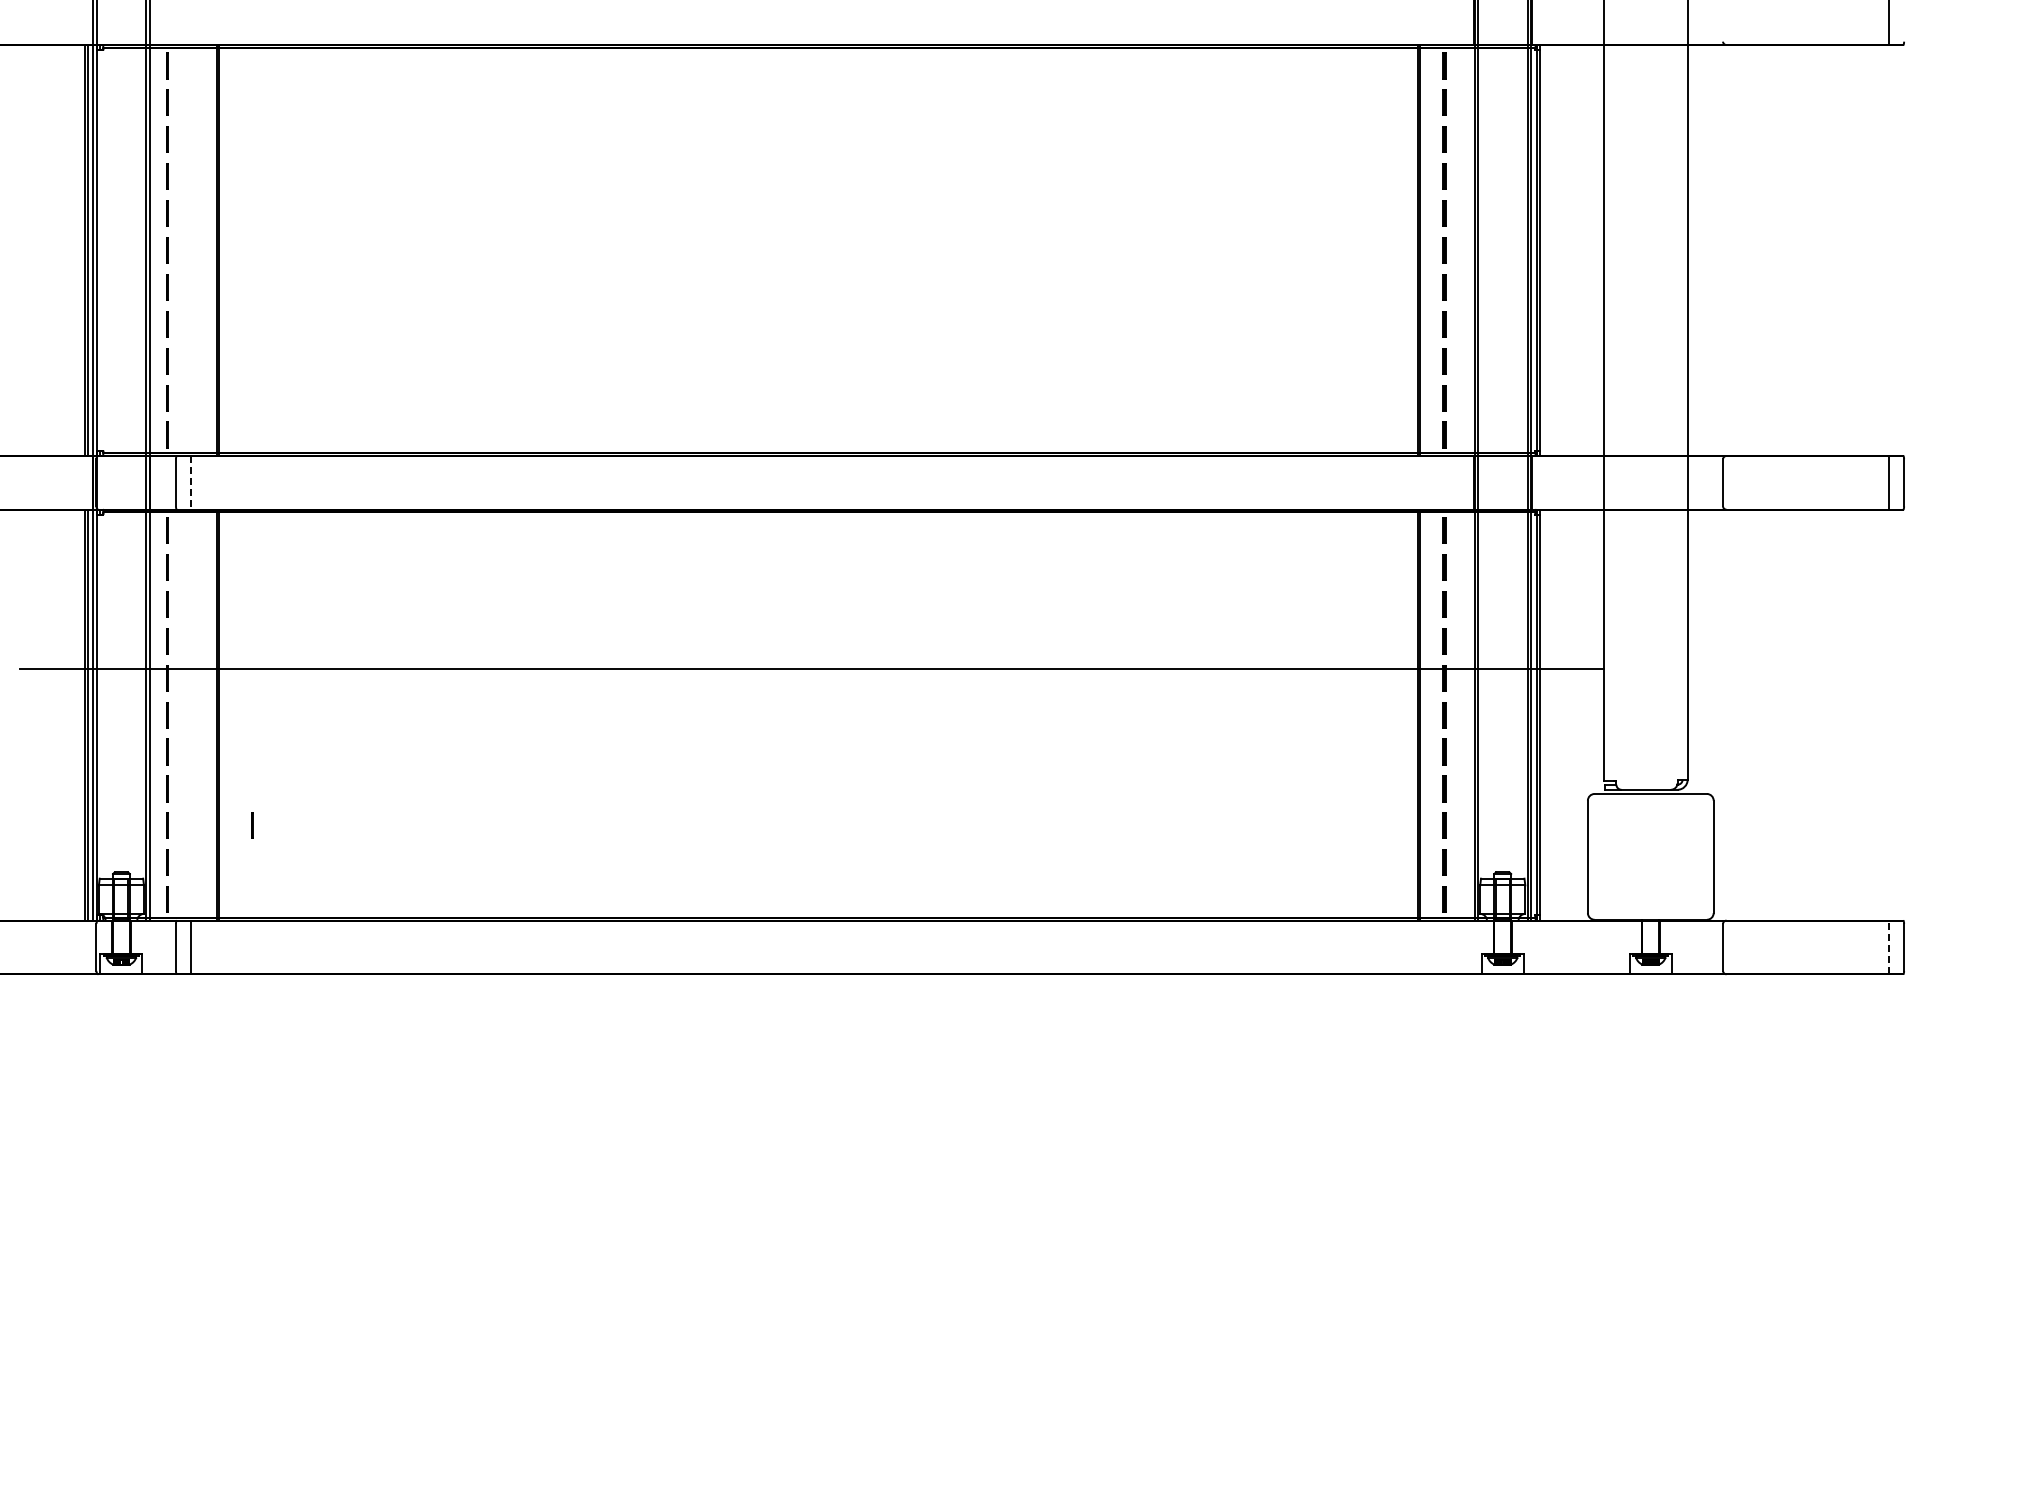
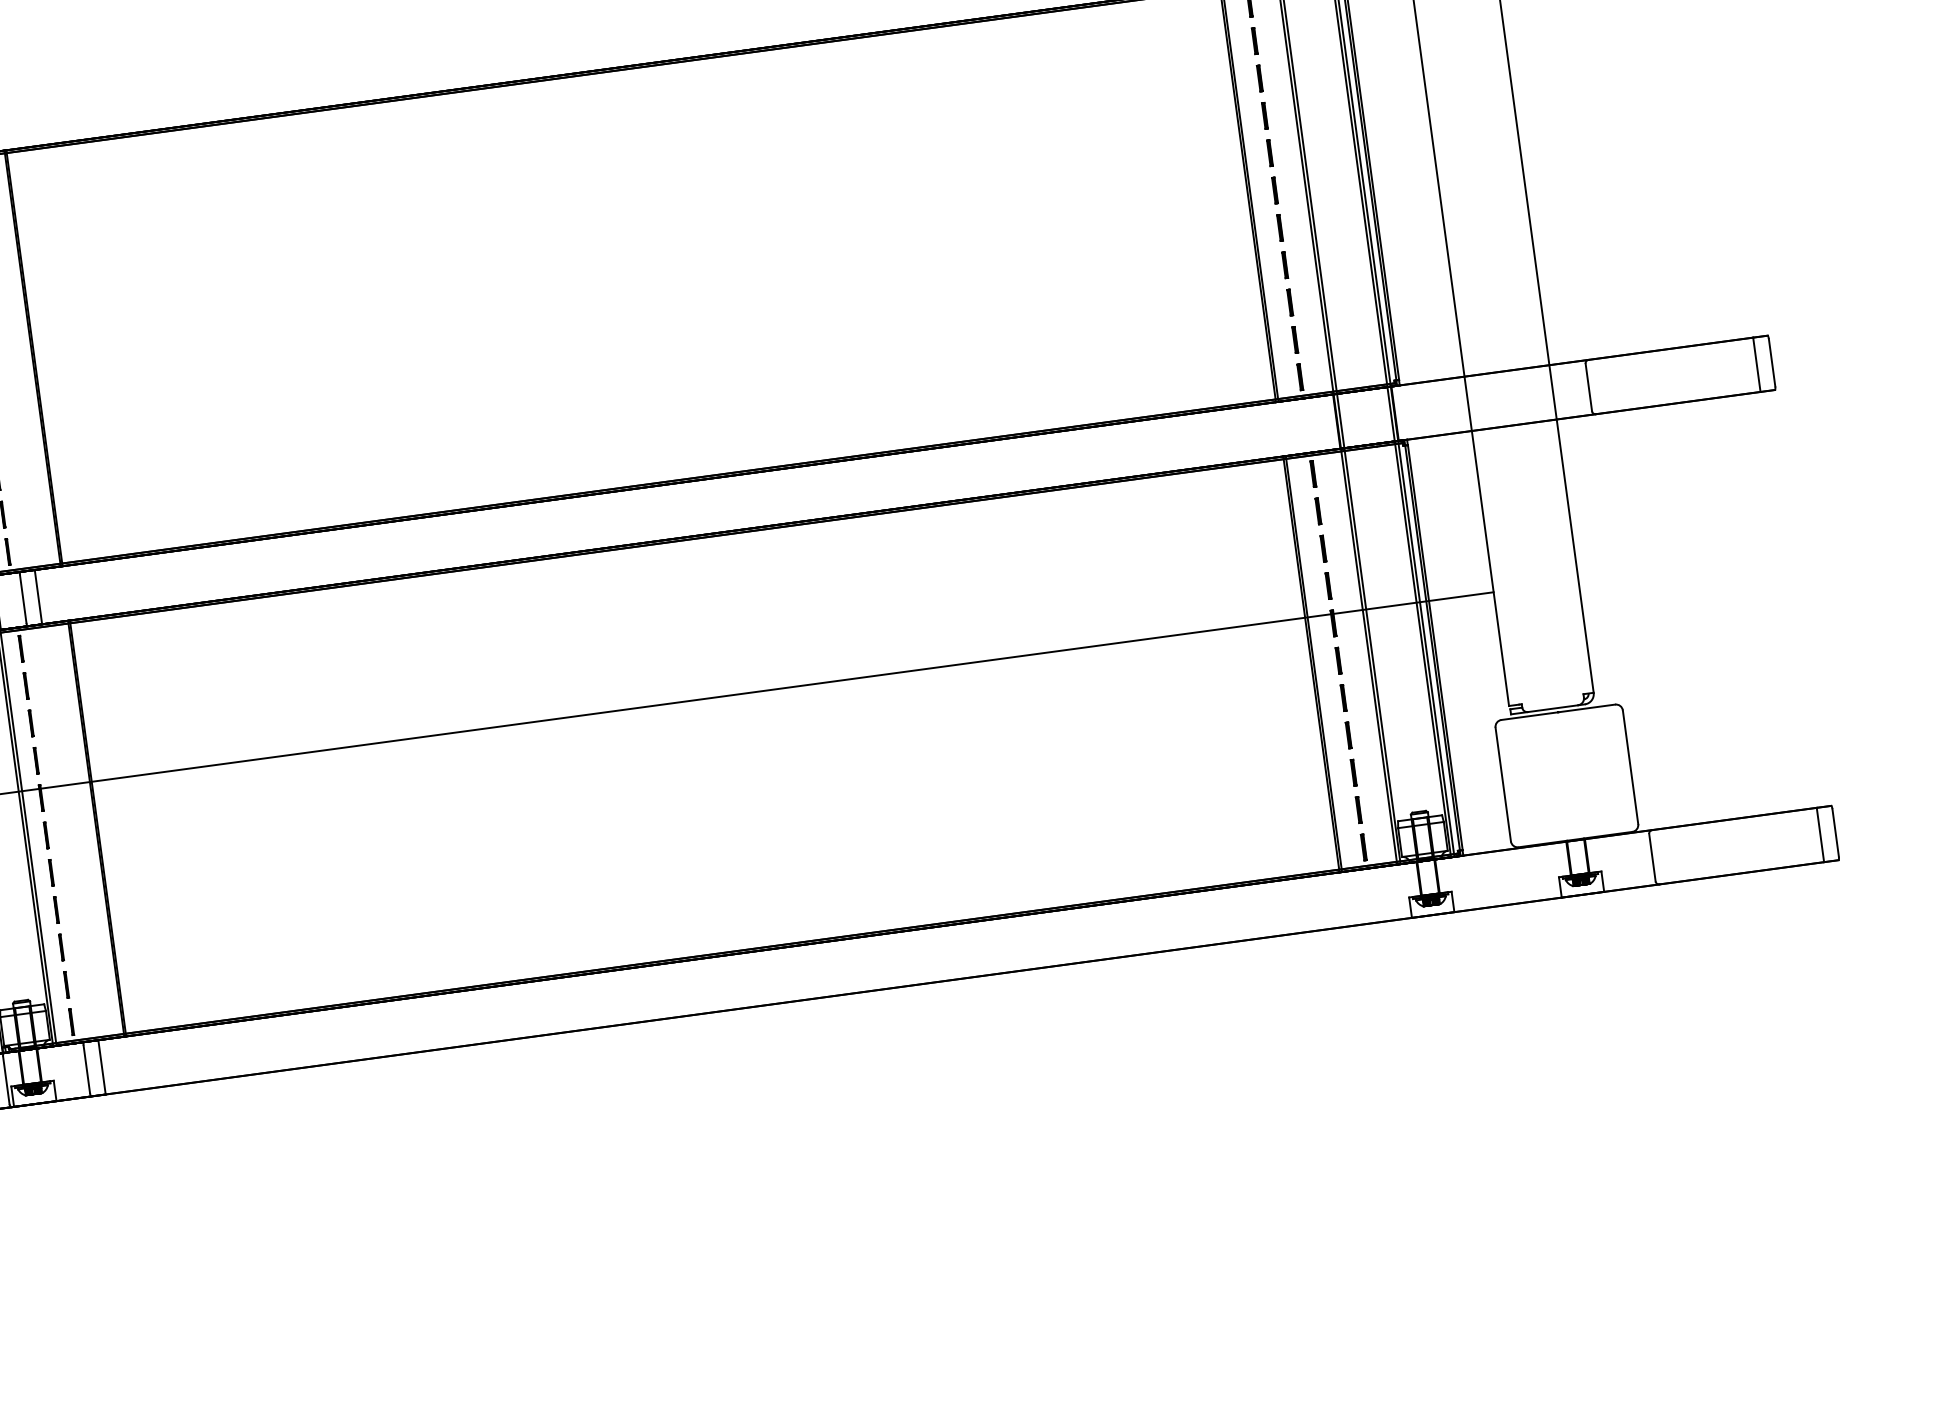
line: (191, 482) -> (38, 596), dashed -> solid
line: (252, 825) -> (147, 935), removed
line: (1889, 947) -> (1820, 834), dashed -> solid

